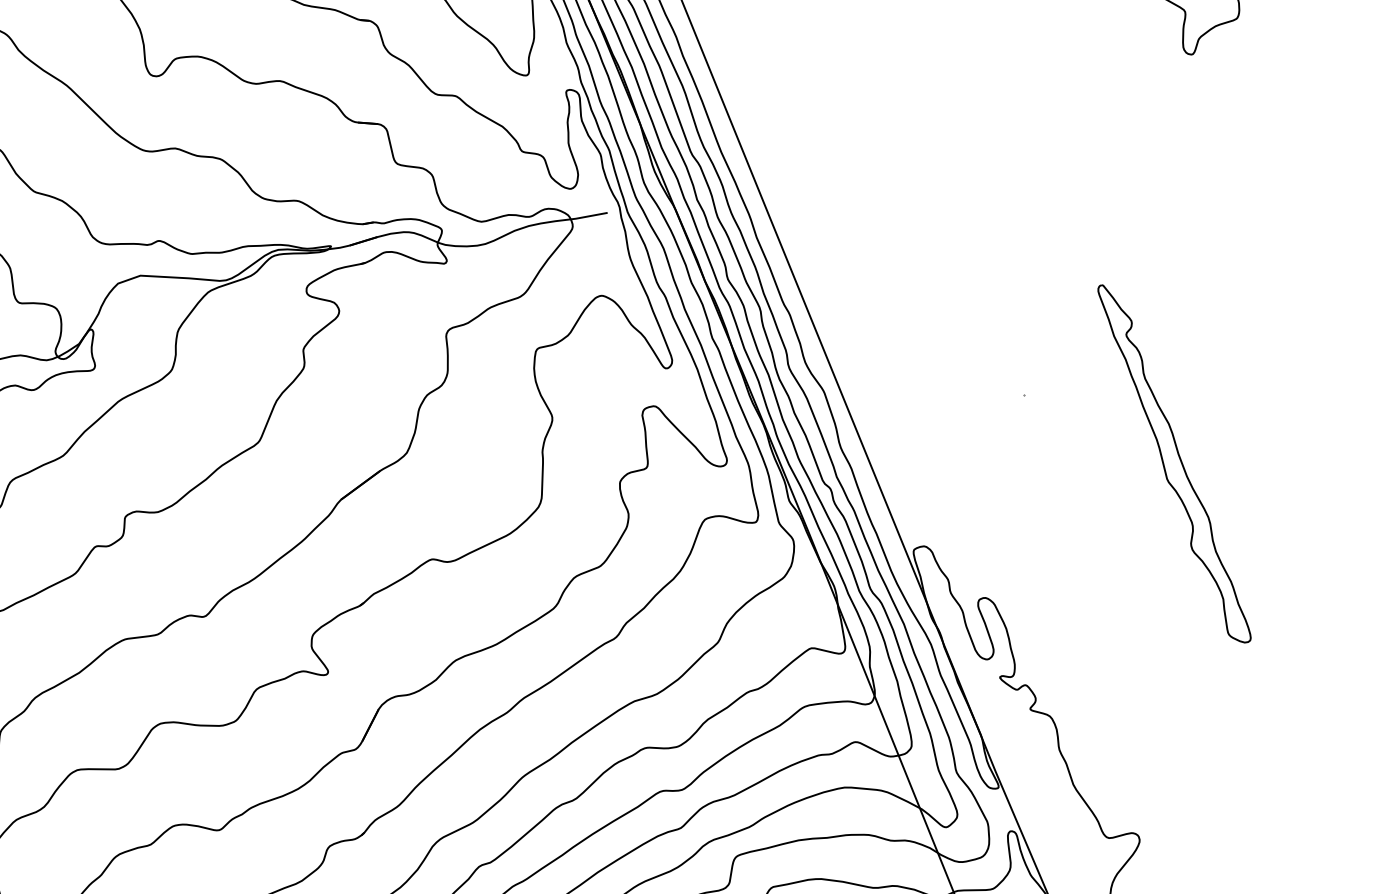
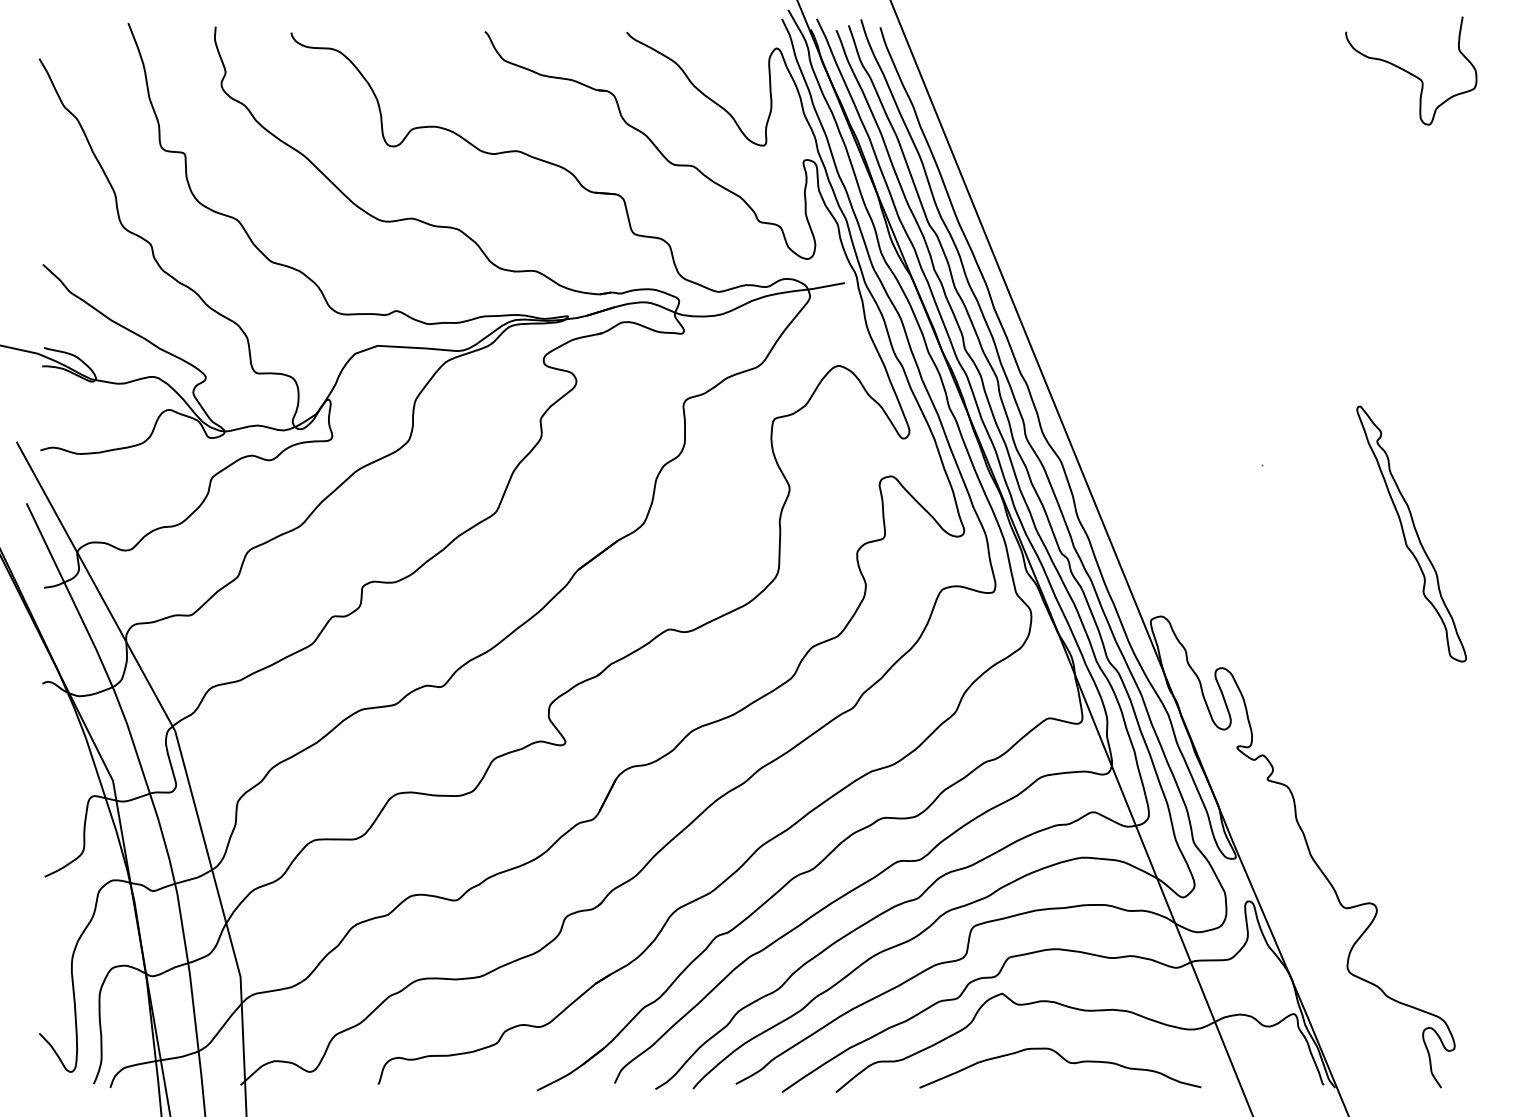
part: (1174, 463) -> (1411, 533), size x0.71

